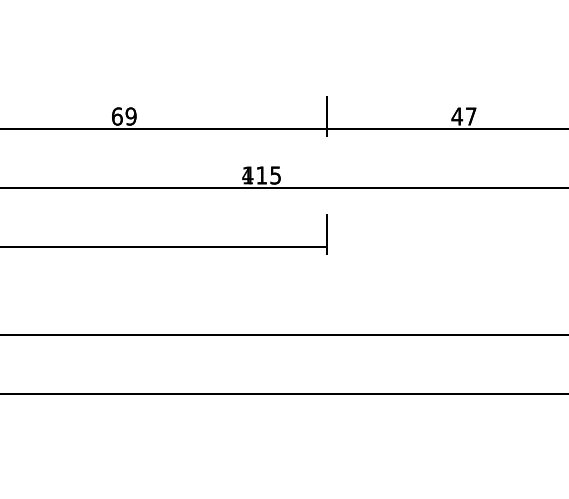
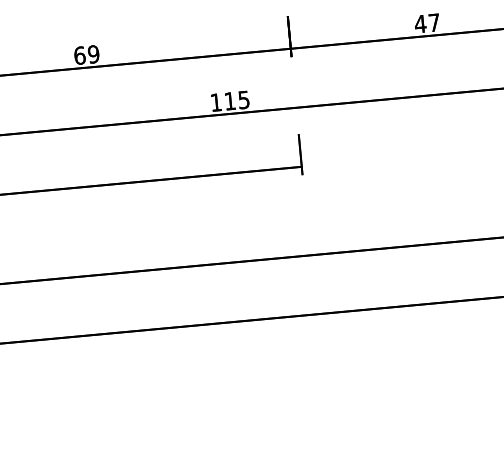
text: (247, 175) -> (215, 102), 415 -> 115

